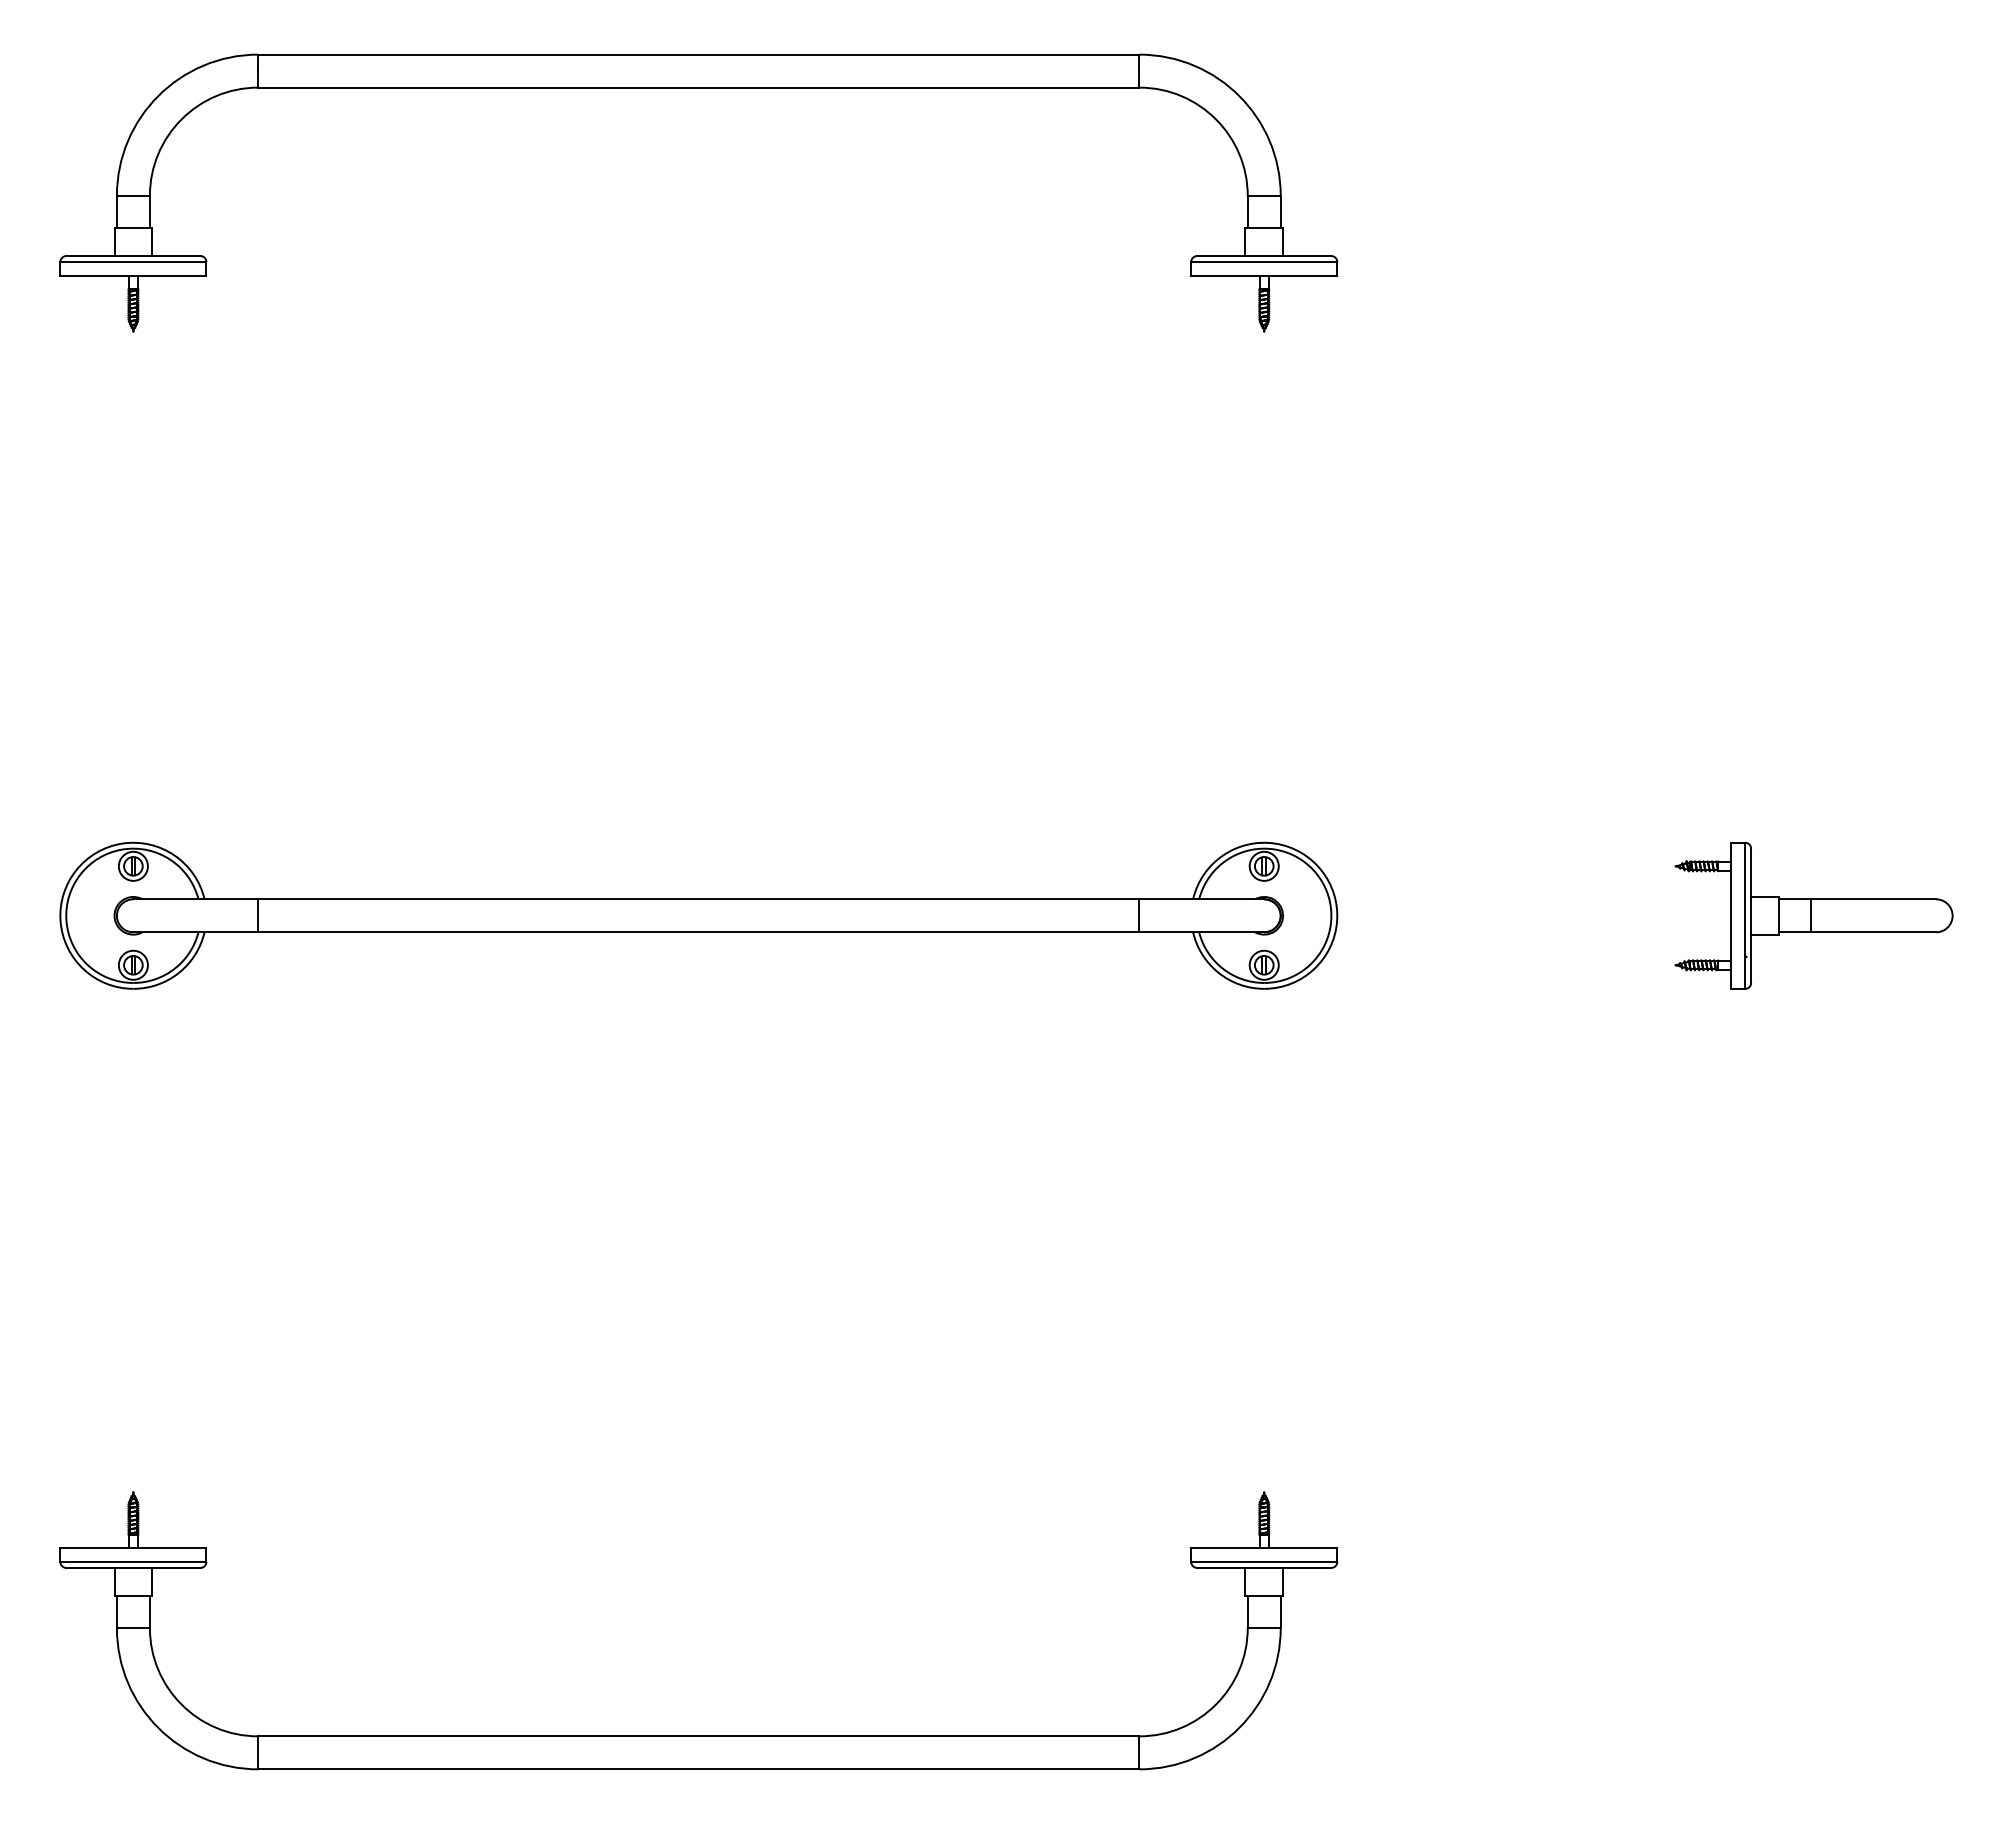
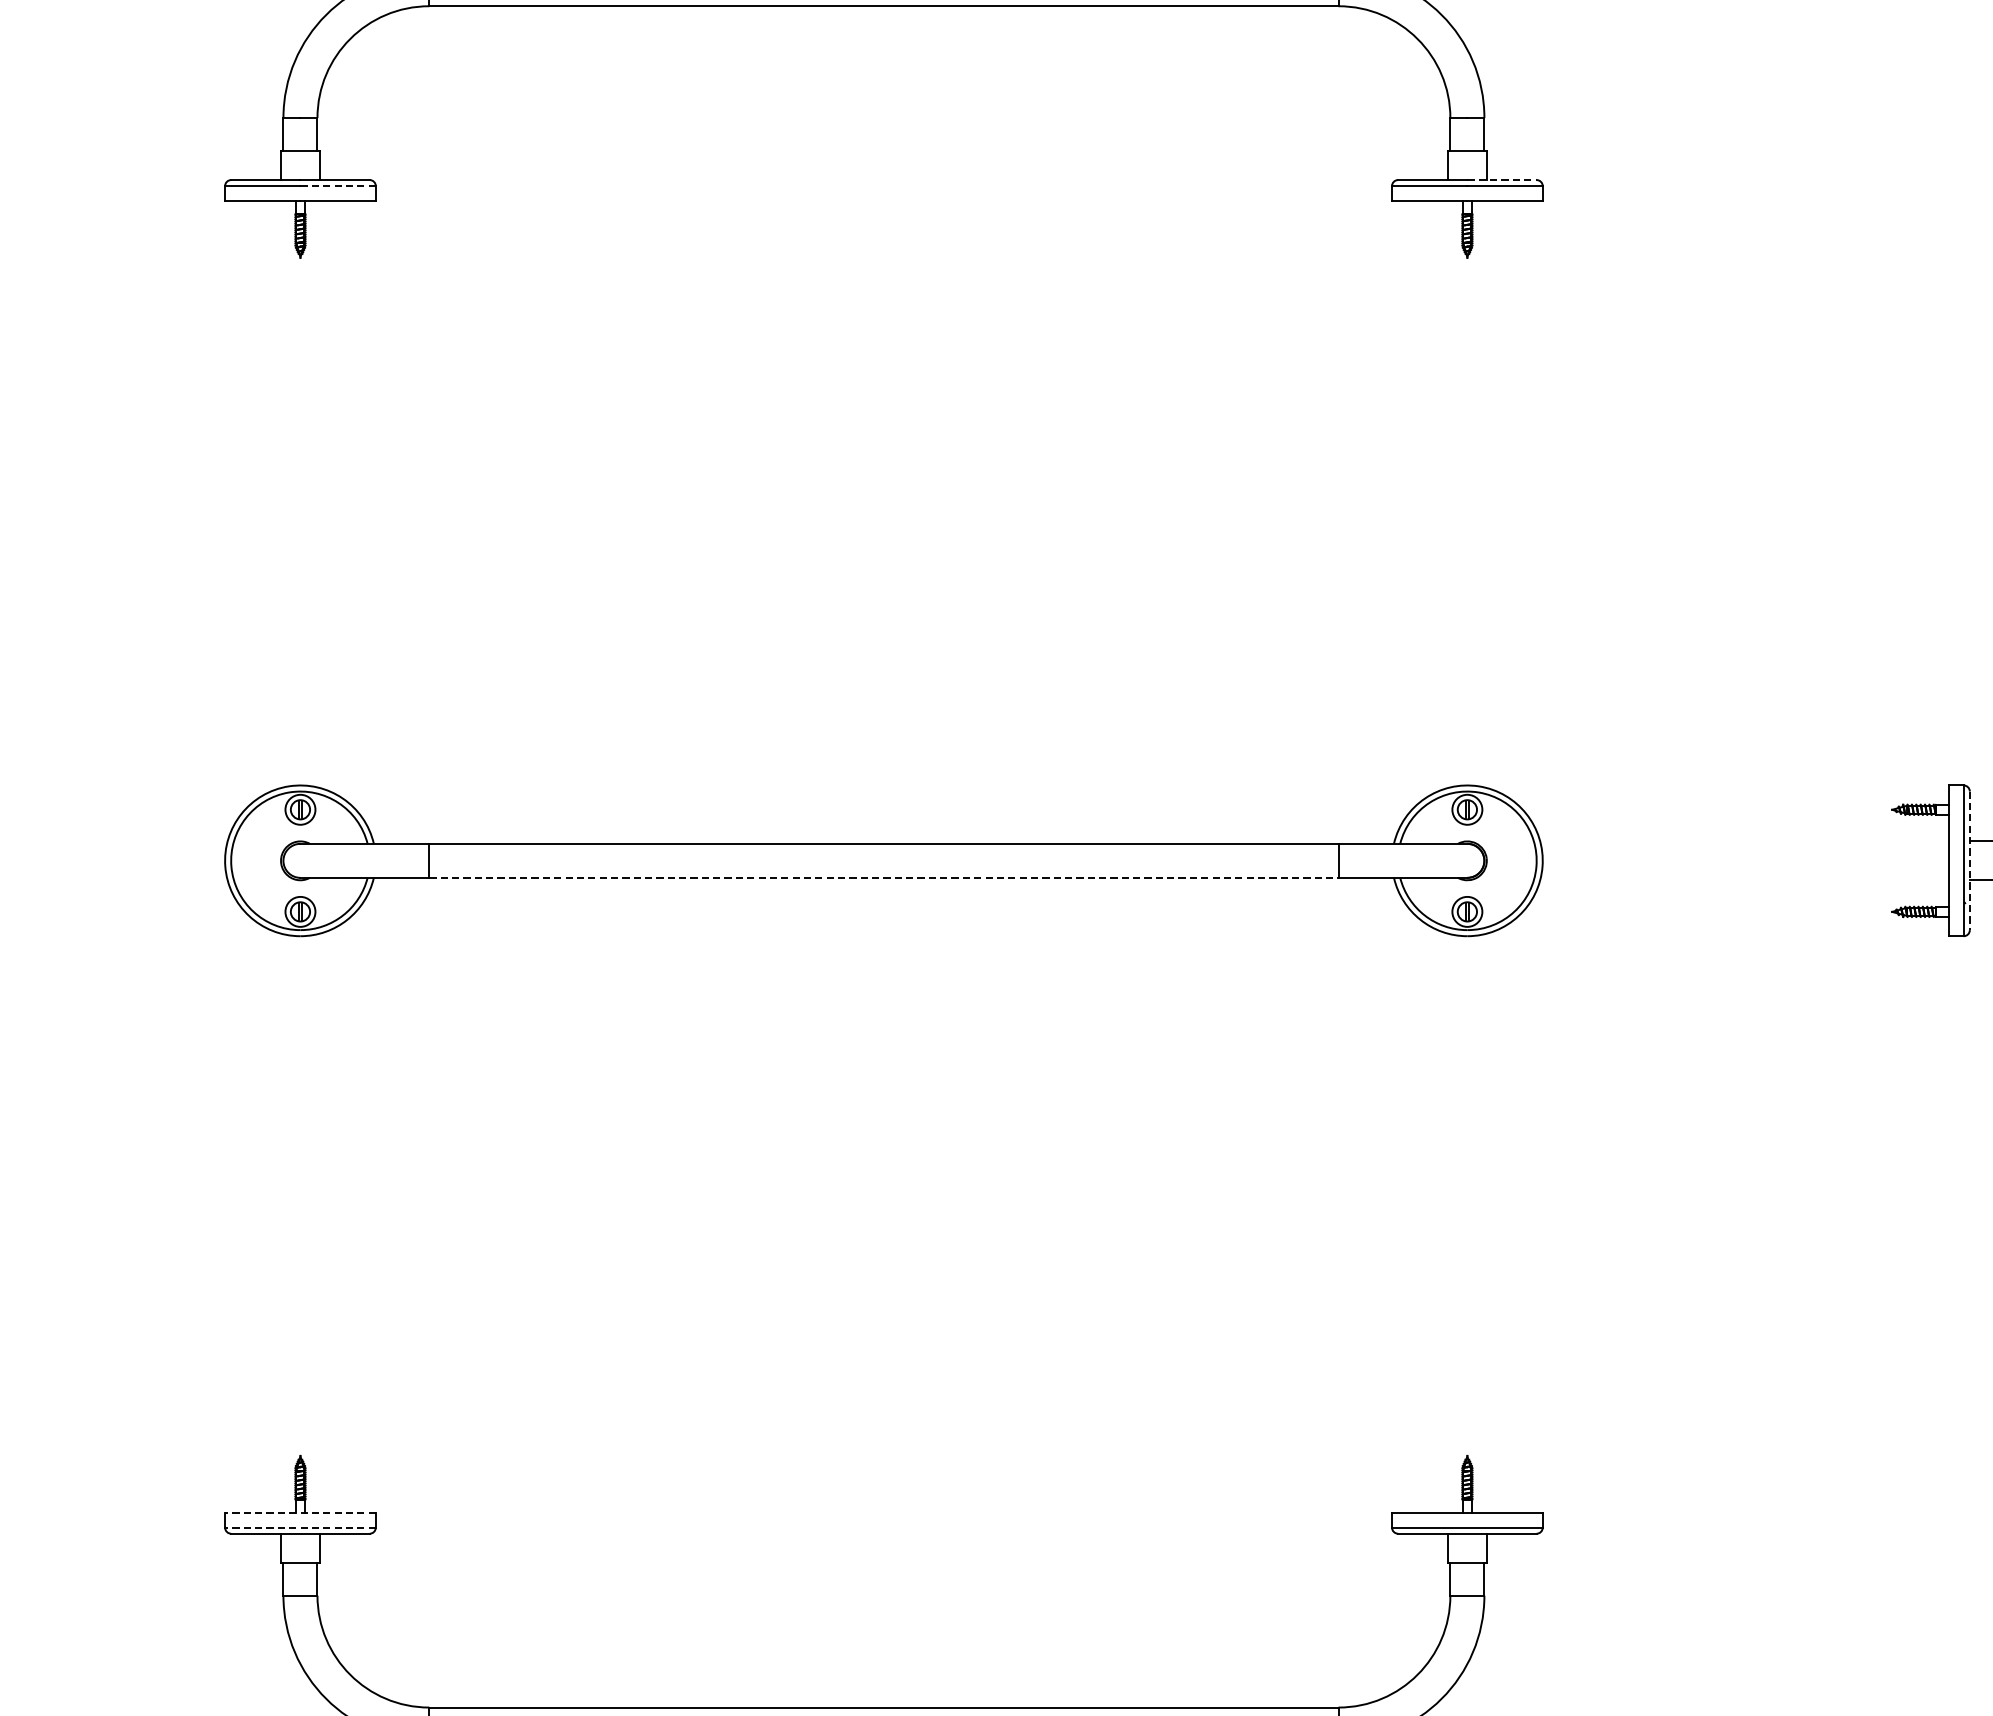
line: (1297, 256) -> (1501, 180), solid -> dashed
line: (169, 261) -> (337, 185), solid -> dashed
line: (1751, 916) -> (1970, 861), solid -> dashed
line: (698, 932) -> (883, 878), solid -> dashed
line: (132, 1547) -> (299, 1512), solid -> dashed
line: (132, 1562) -> (299, 1528), solid -> dashed

